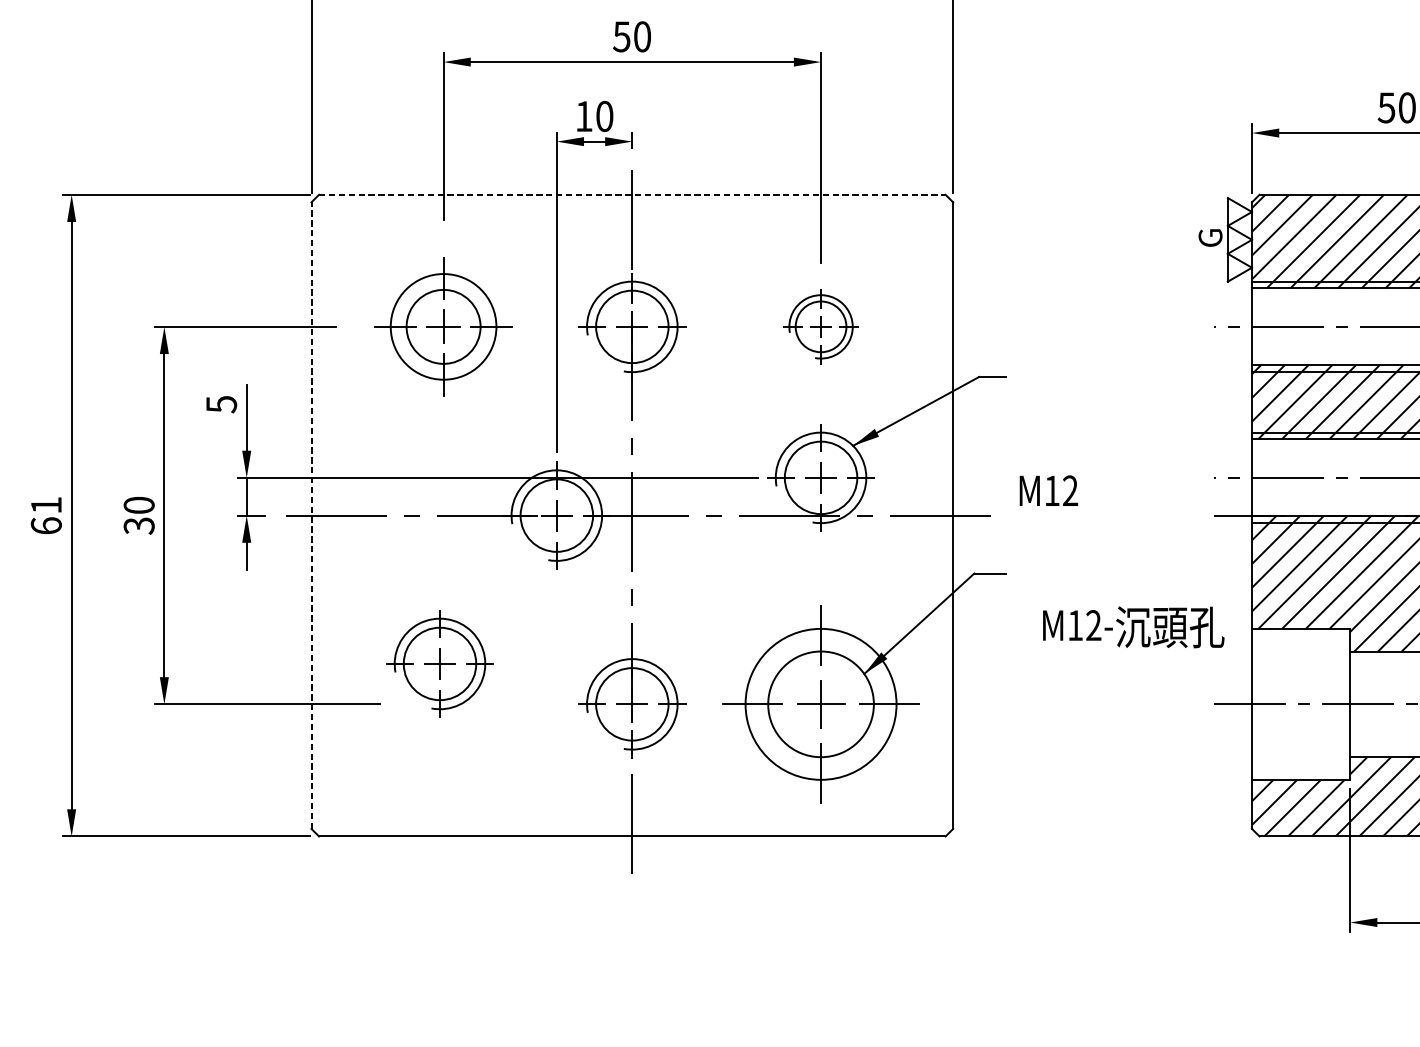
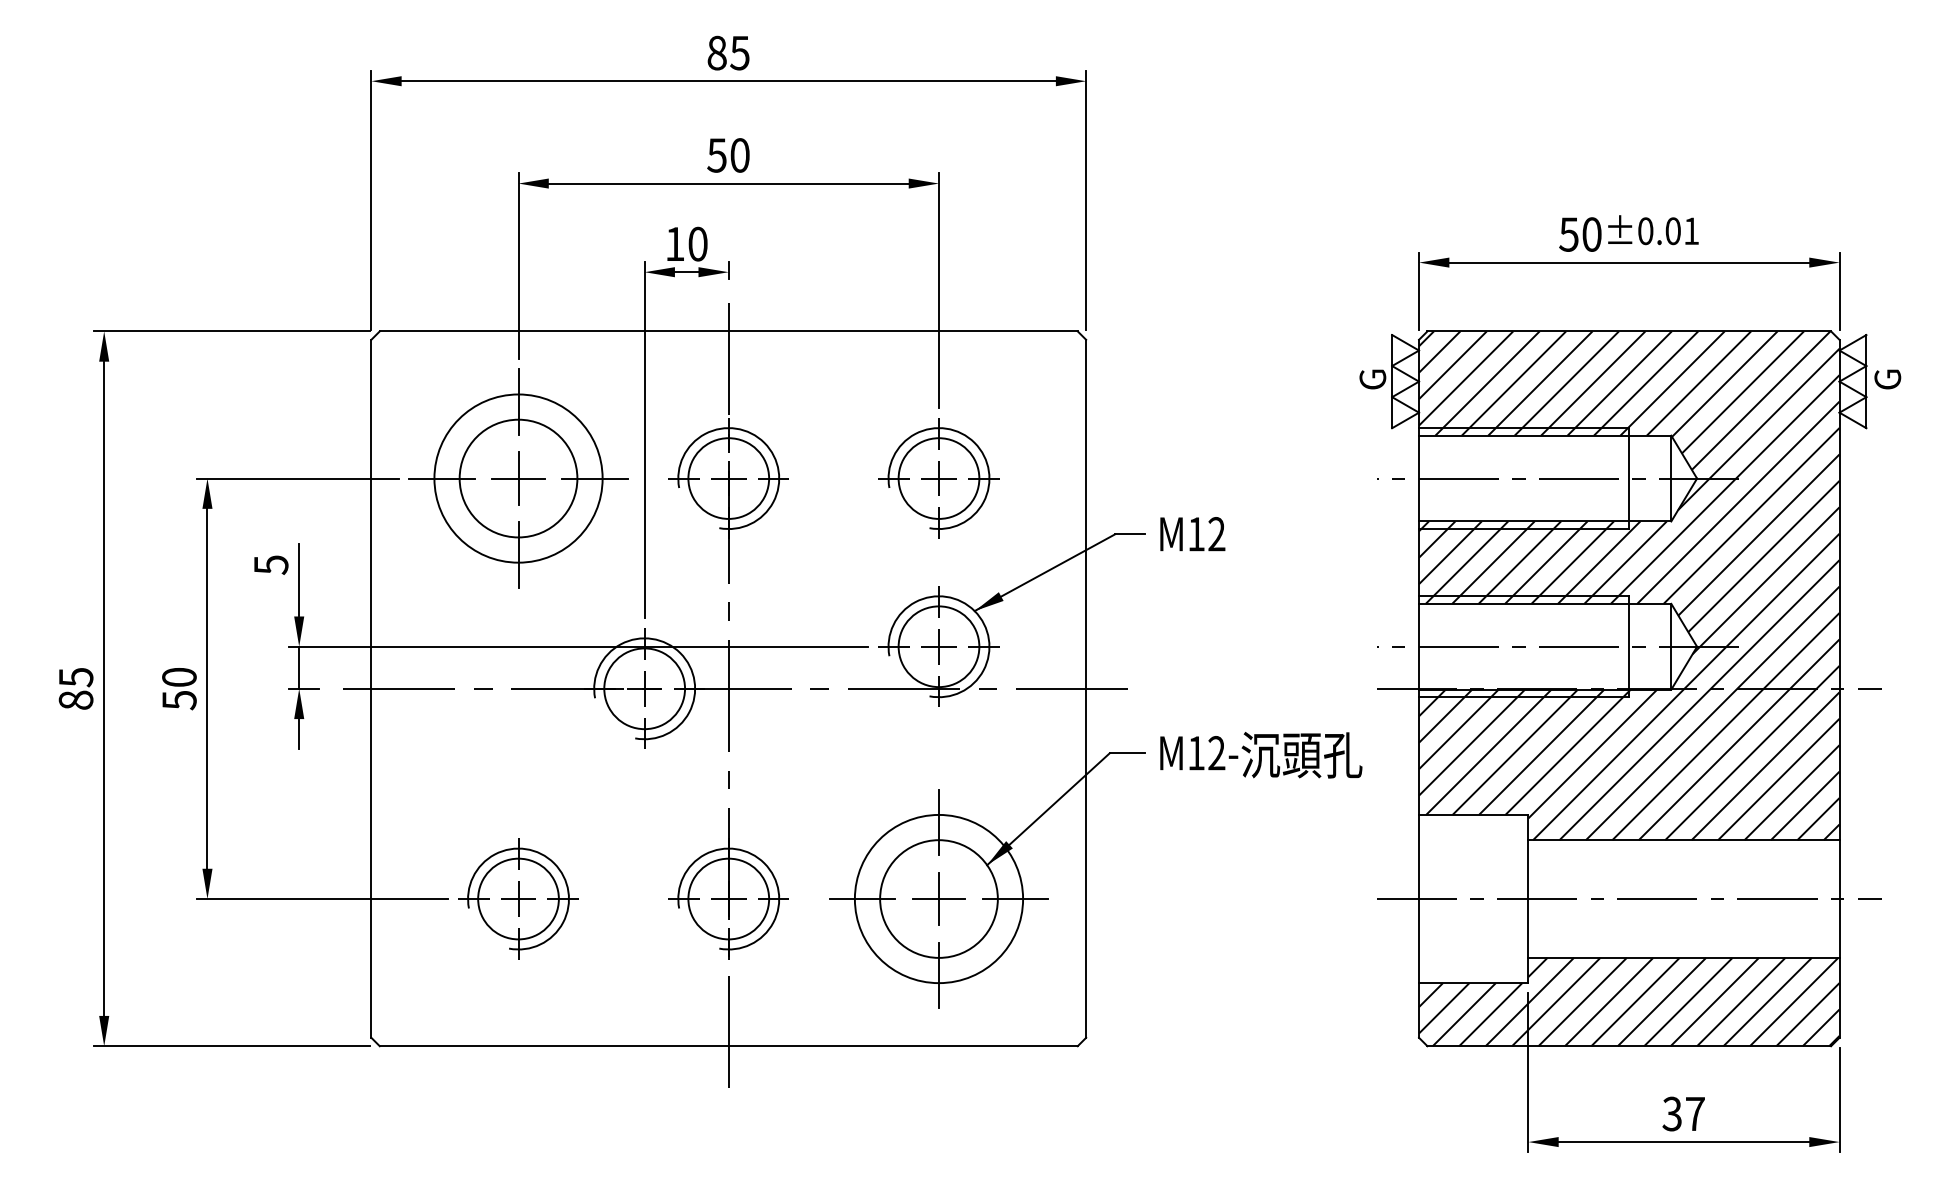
line: (632, 194) -> (728, 331), dashed -> solid
part: (443, 326) -> (518, 478), size x1.43
part: (820, 326) -> (938, 478), size x1.43
text: (1048, 491) -> (1192, 534), moved
text: (45, 515) -> (75, 688), 61 -> 85
line: (311, 515) -> (371, 688), dashed -> solid
text: (138, 526) -> (178, 700), 30 -> 50
text: (1133, 627) -> (1261, 755), moved
part: (439, 663) -> (518, 898), moved

